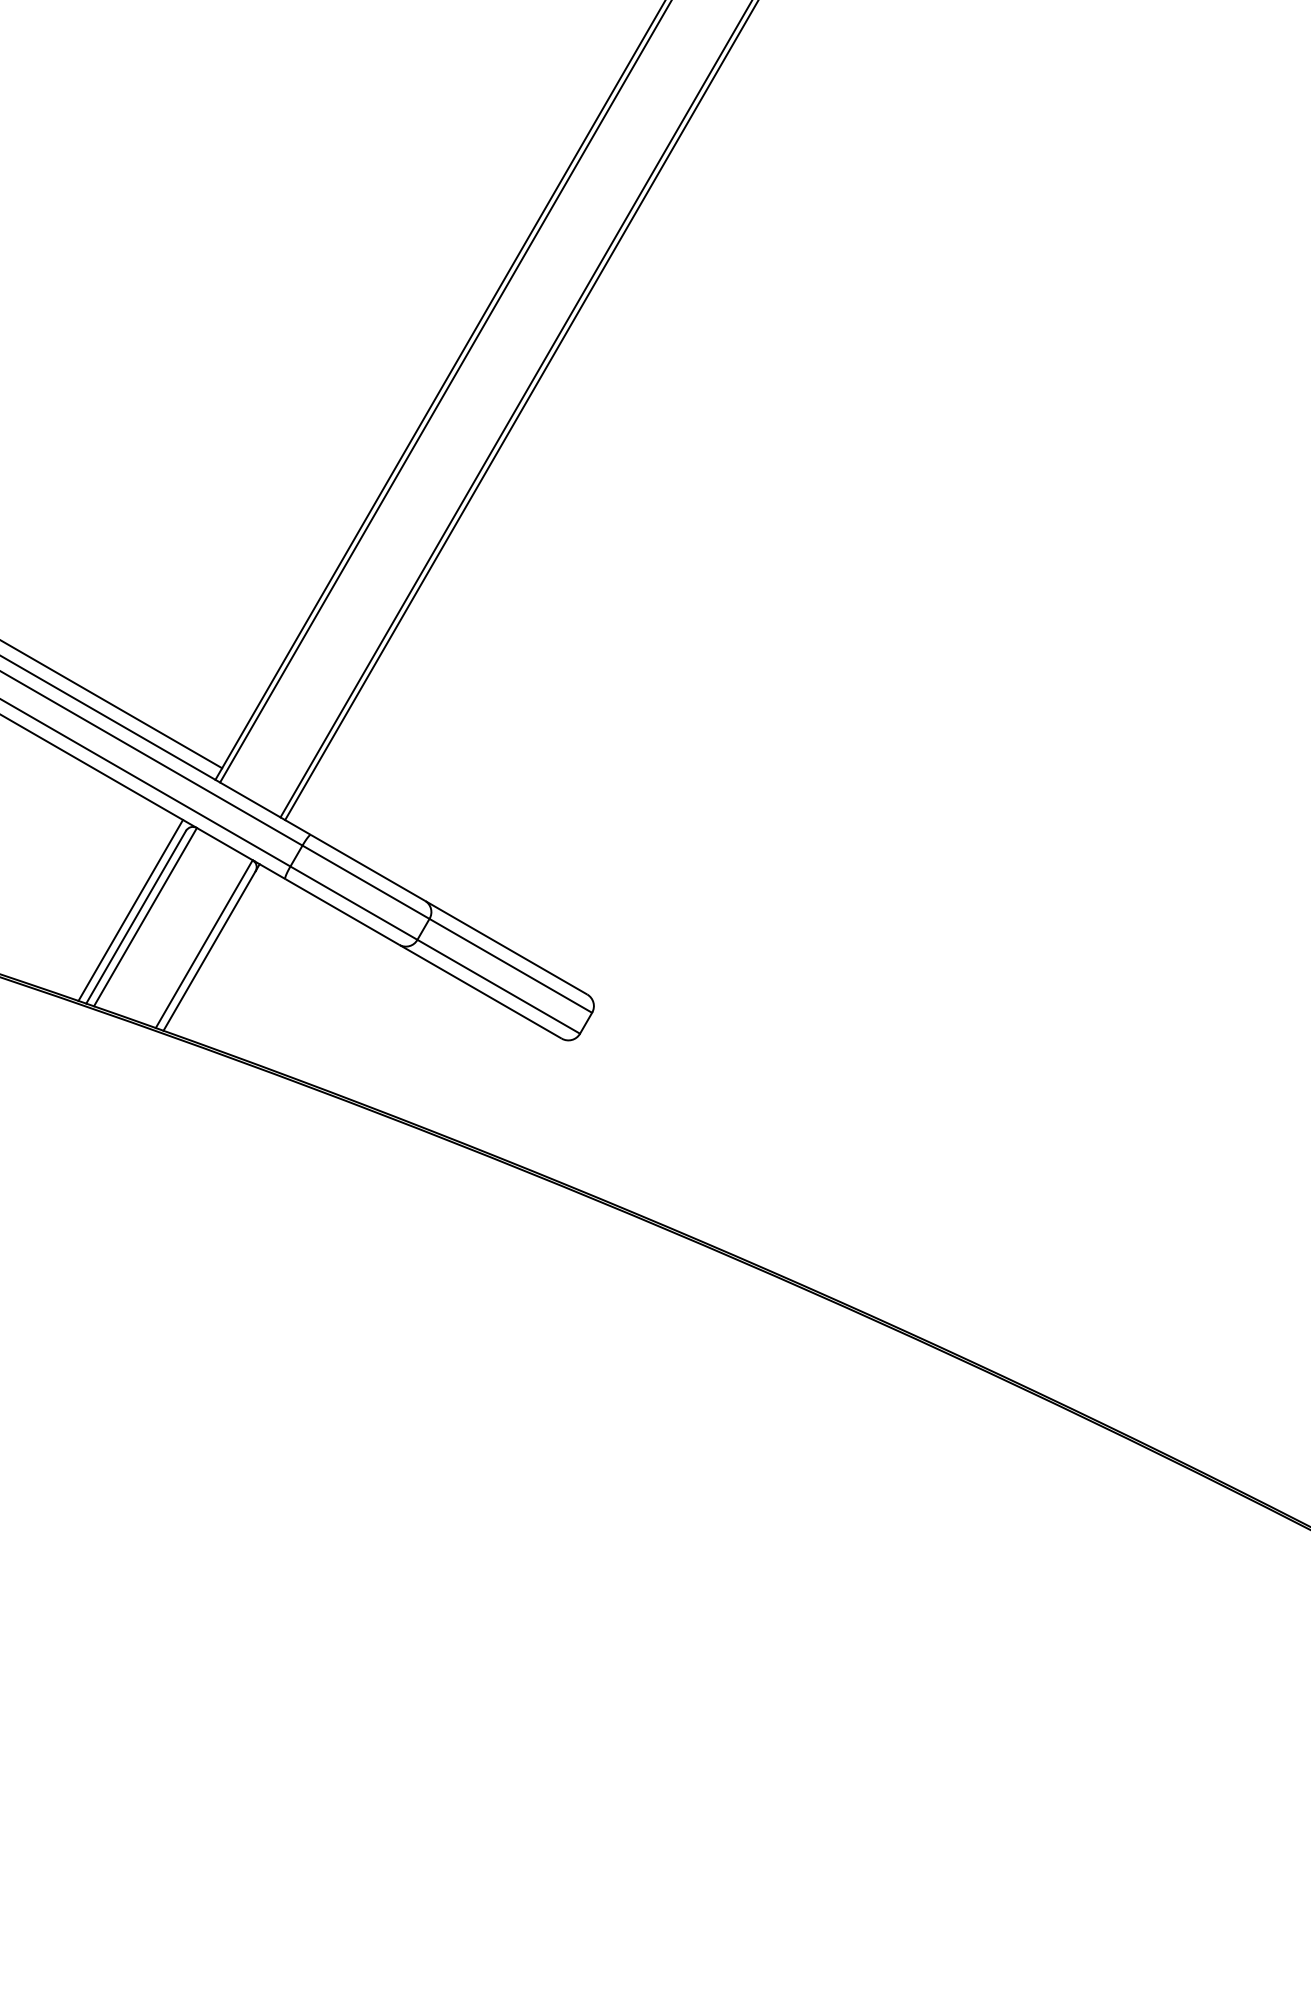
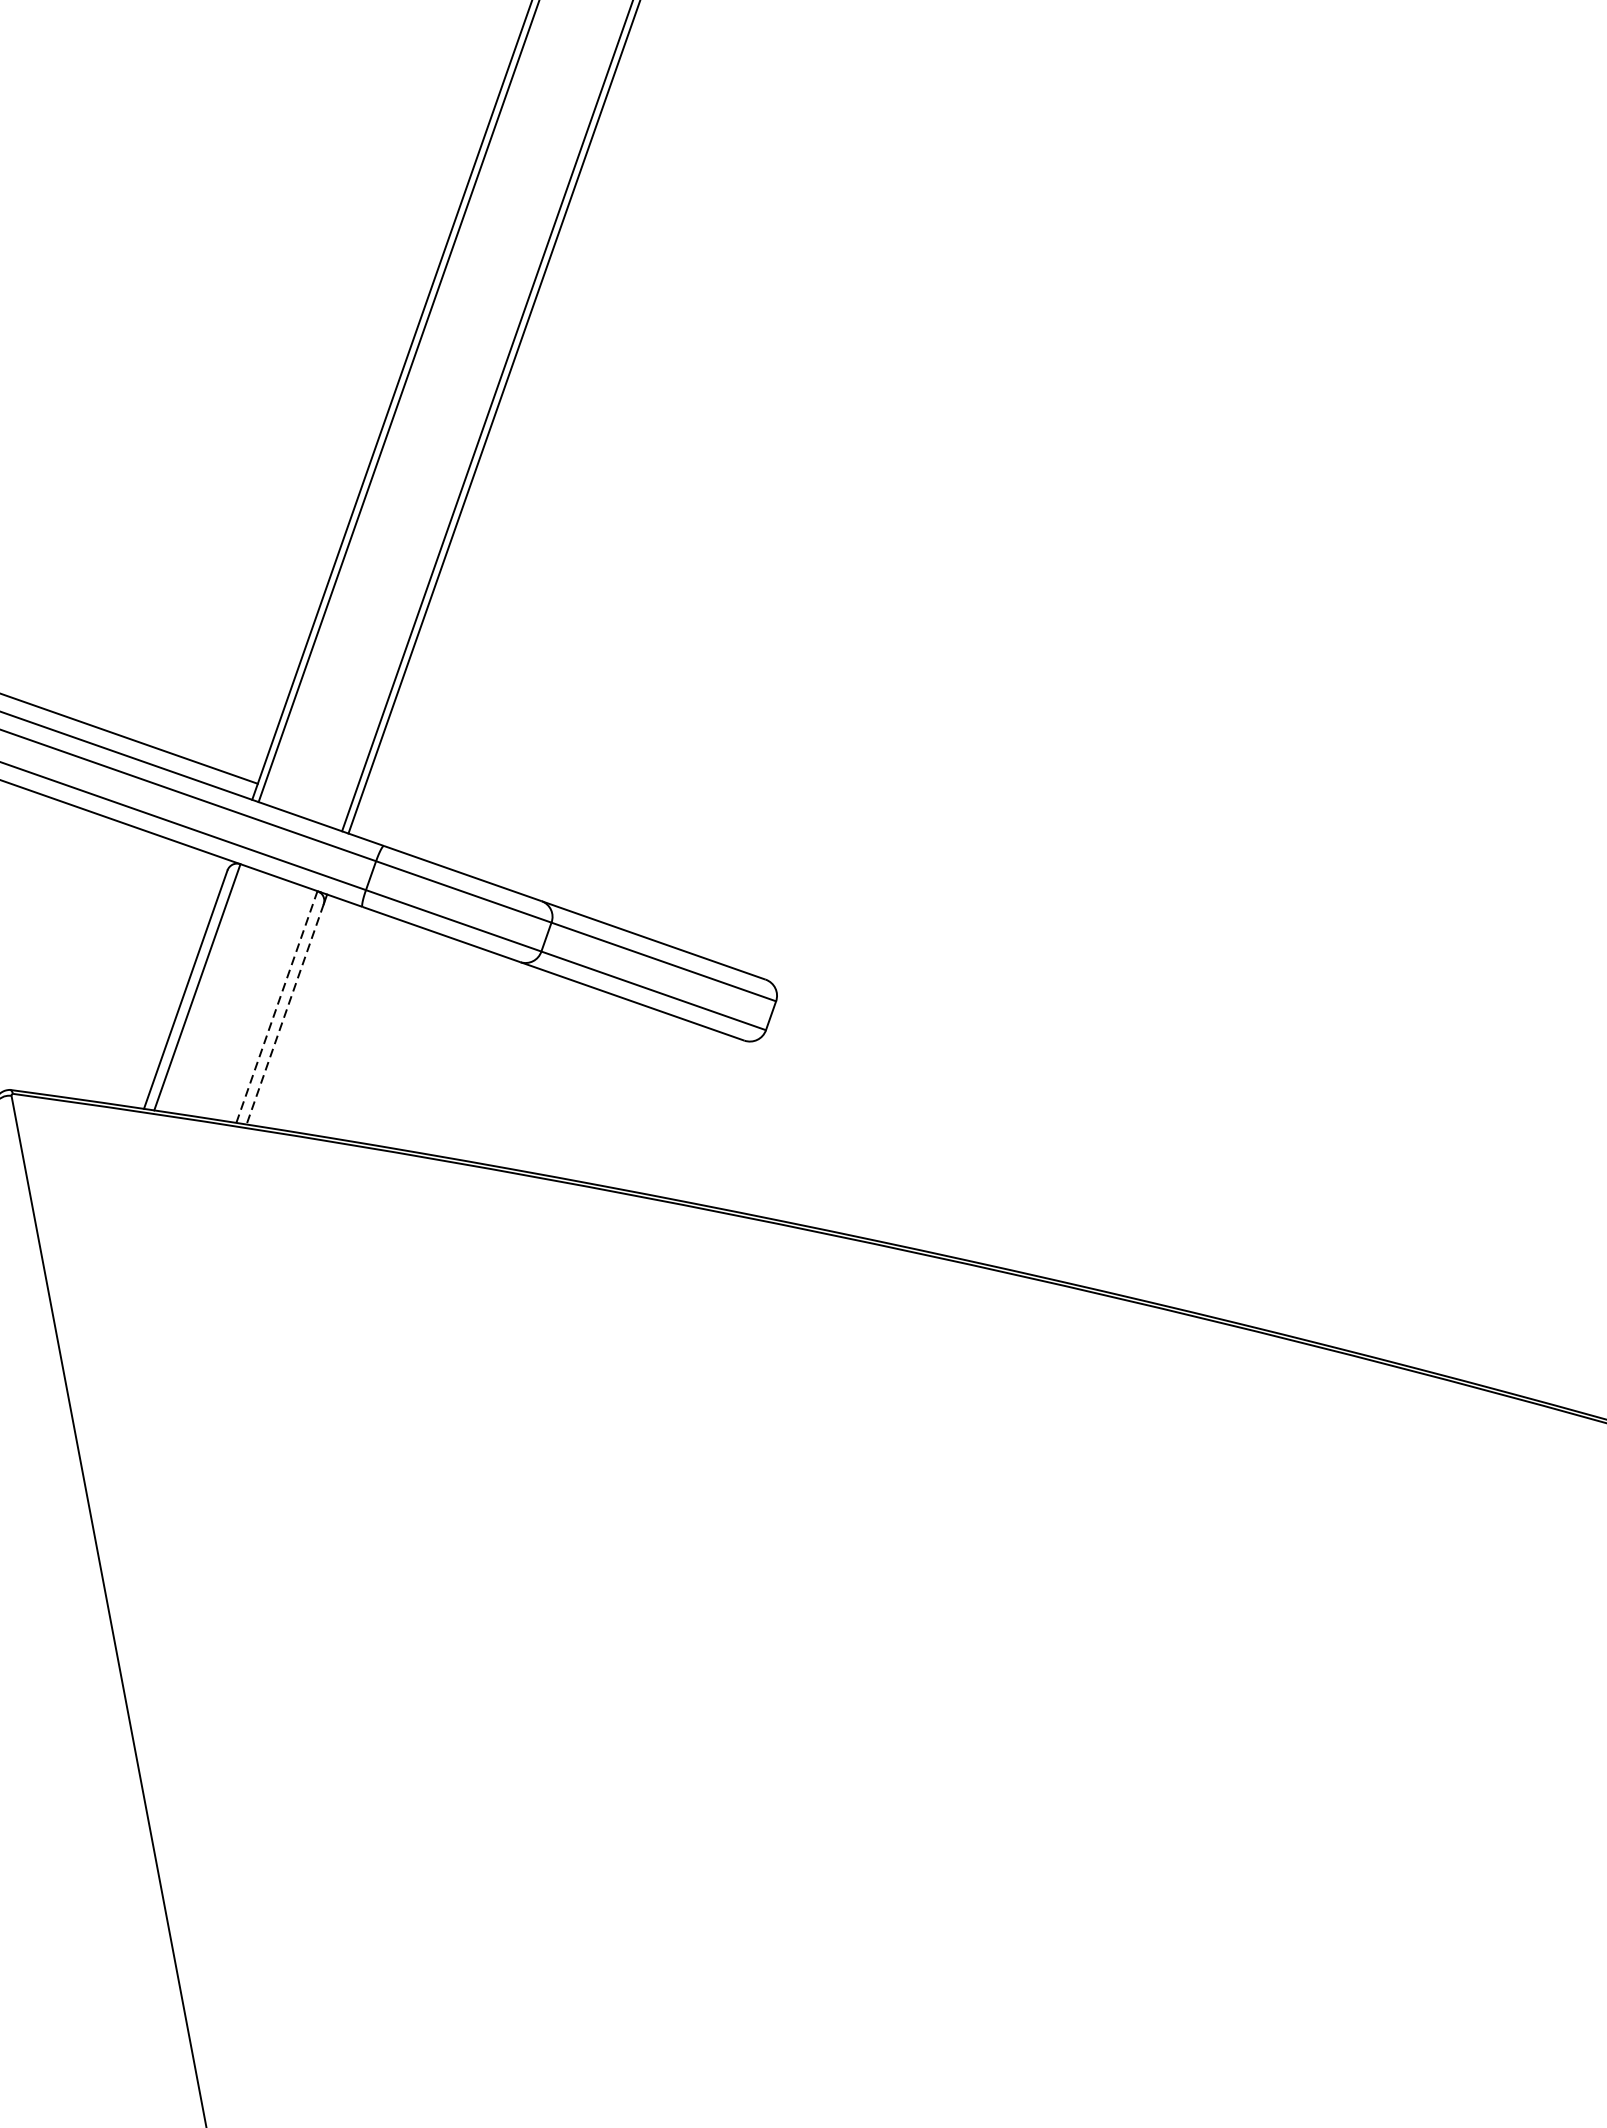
line: (130, 909) -> (176, 981), removed
line: (204, 944) -> (277, 1007), solid -> dashed
line: (209, 951) -> (285, 1014), solid -> dashed

